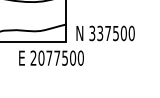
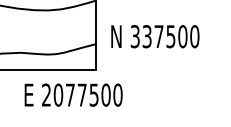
text: (105, 33) -> (155, 36), moved

